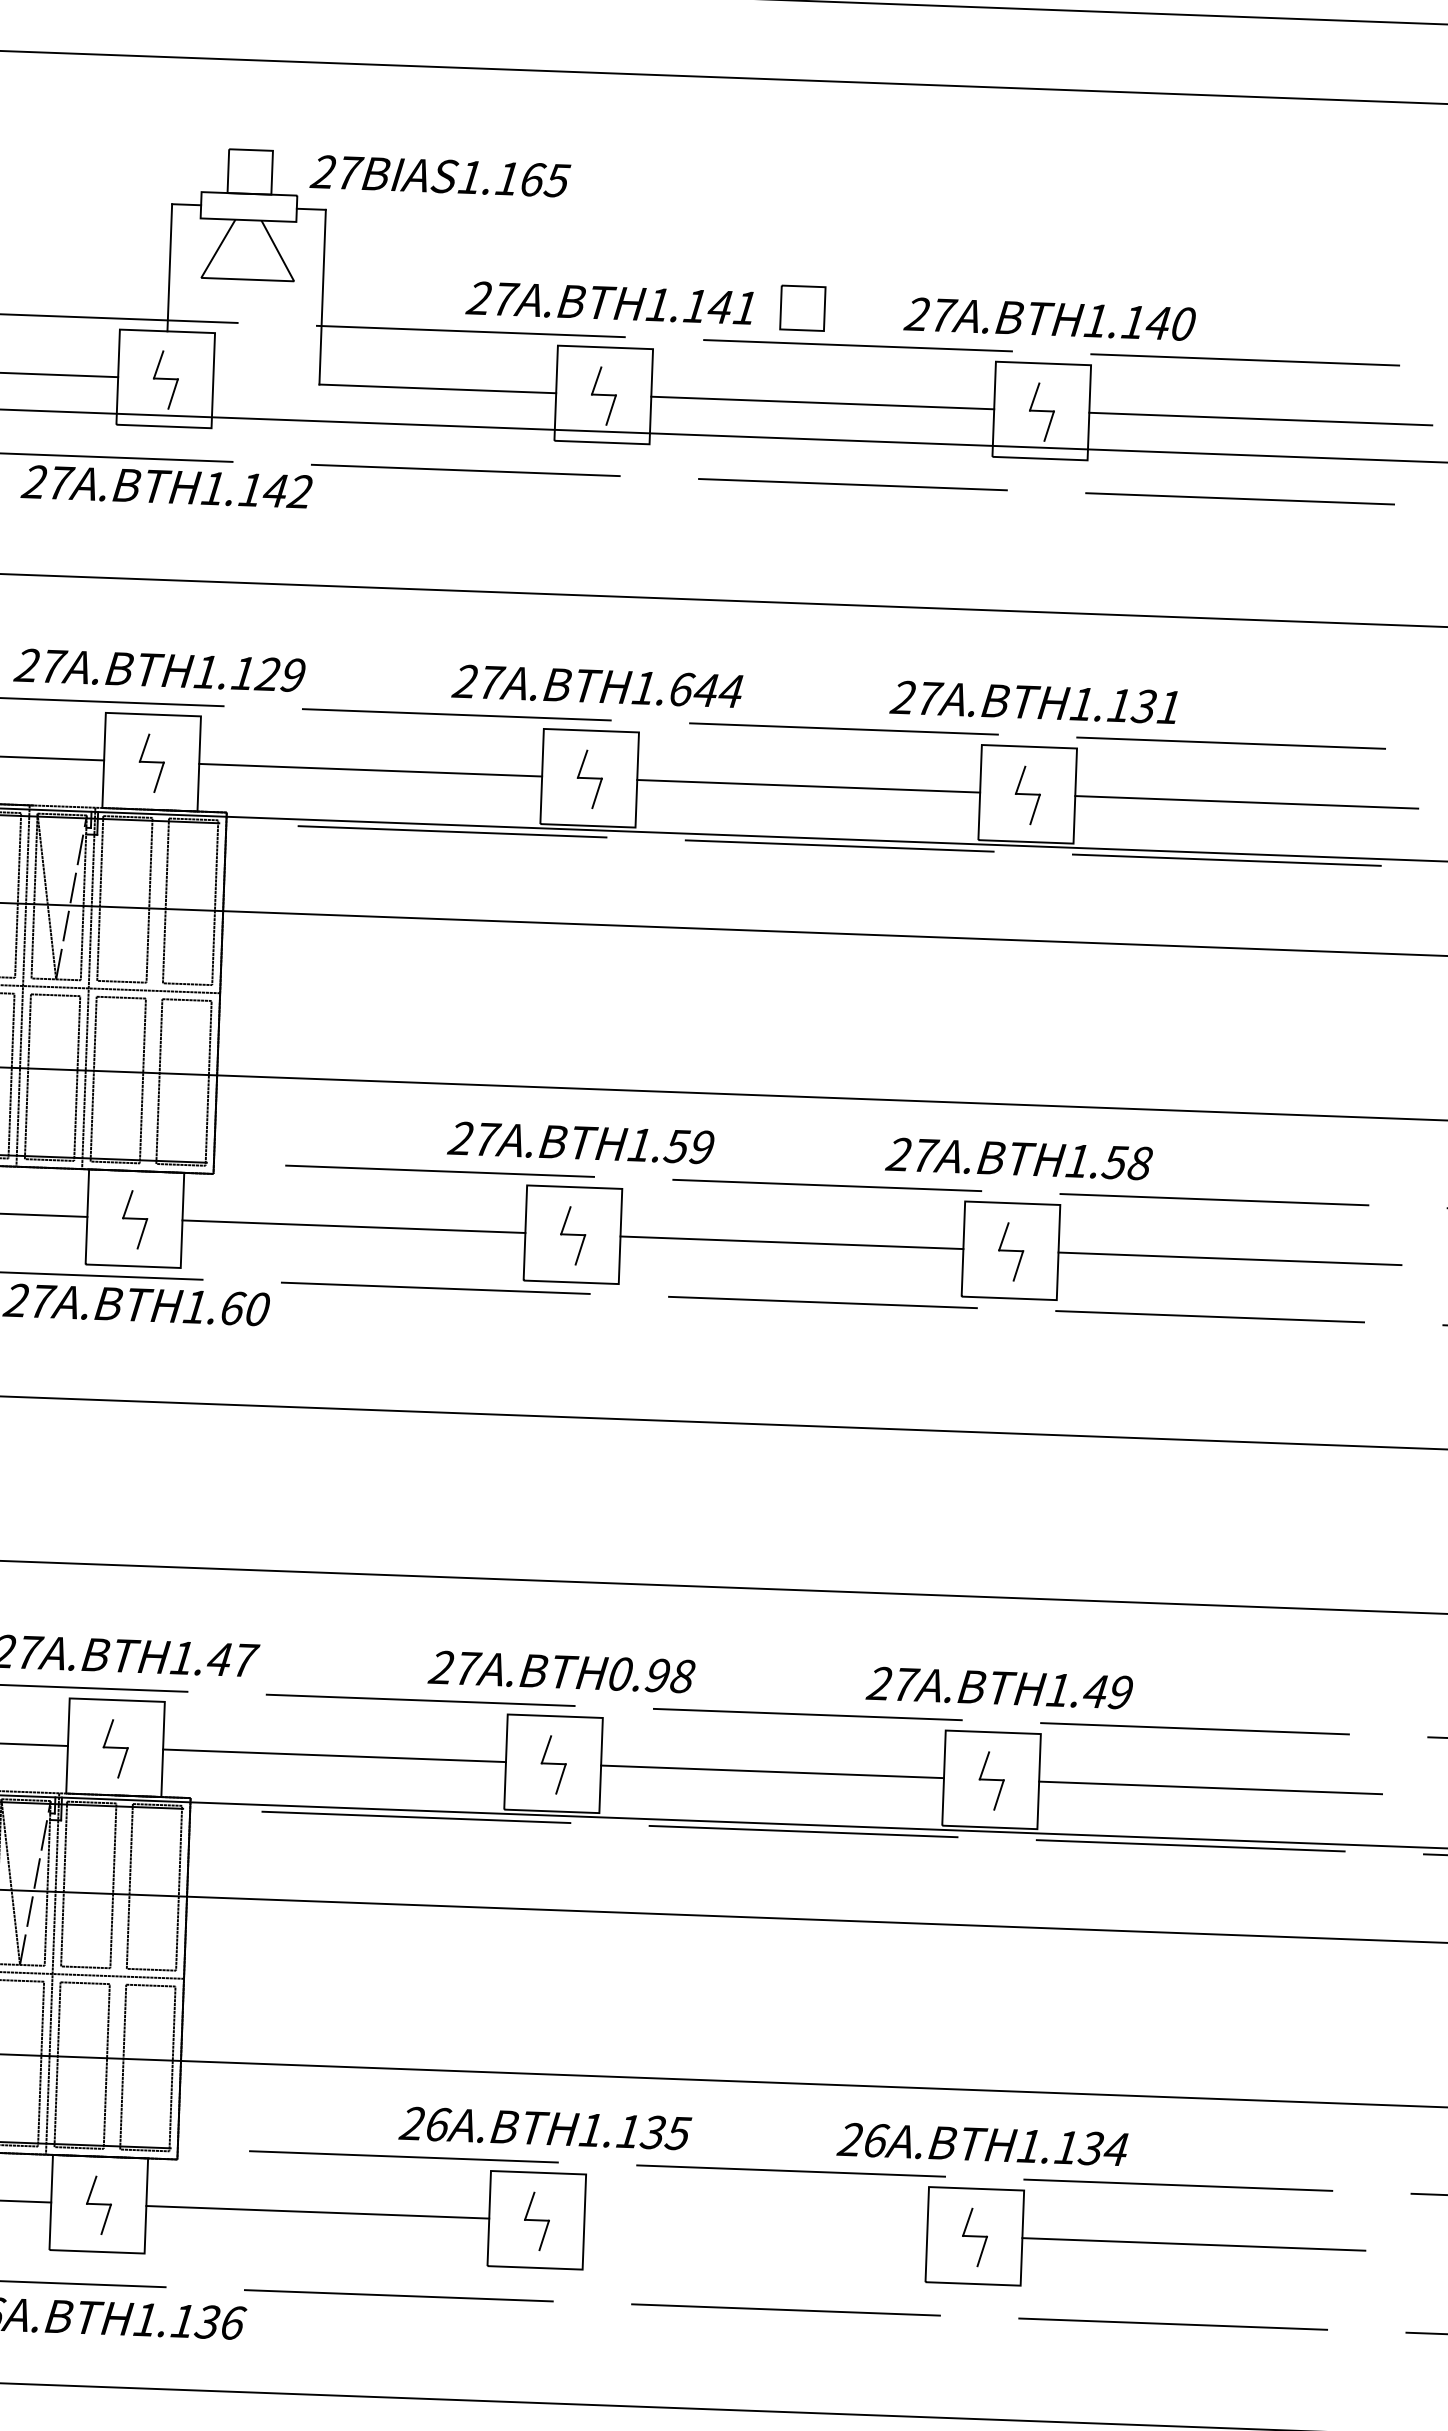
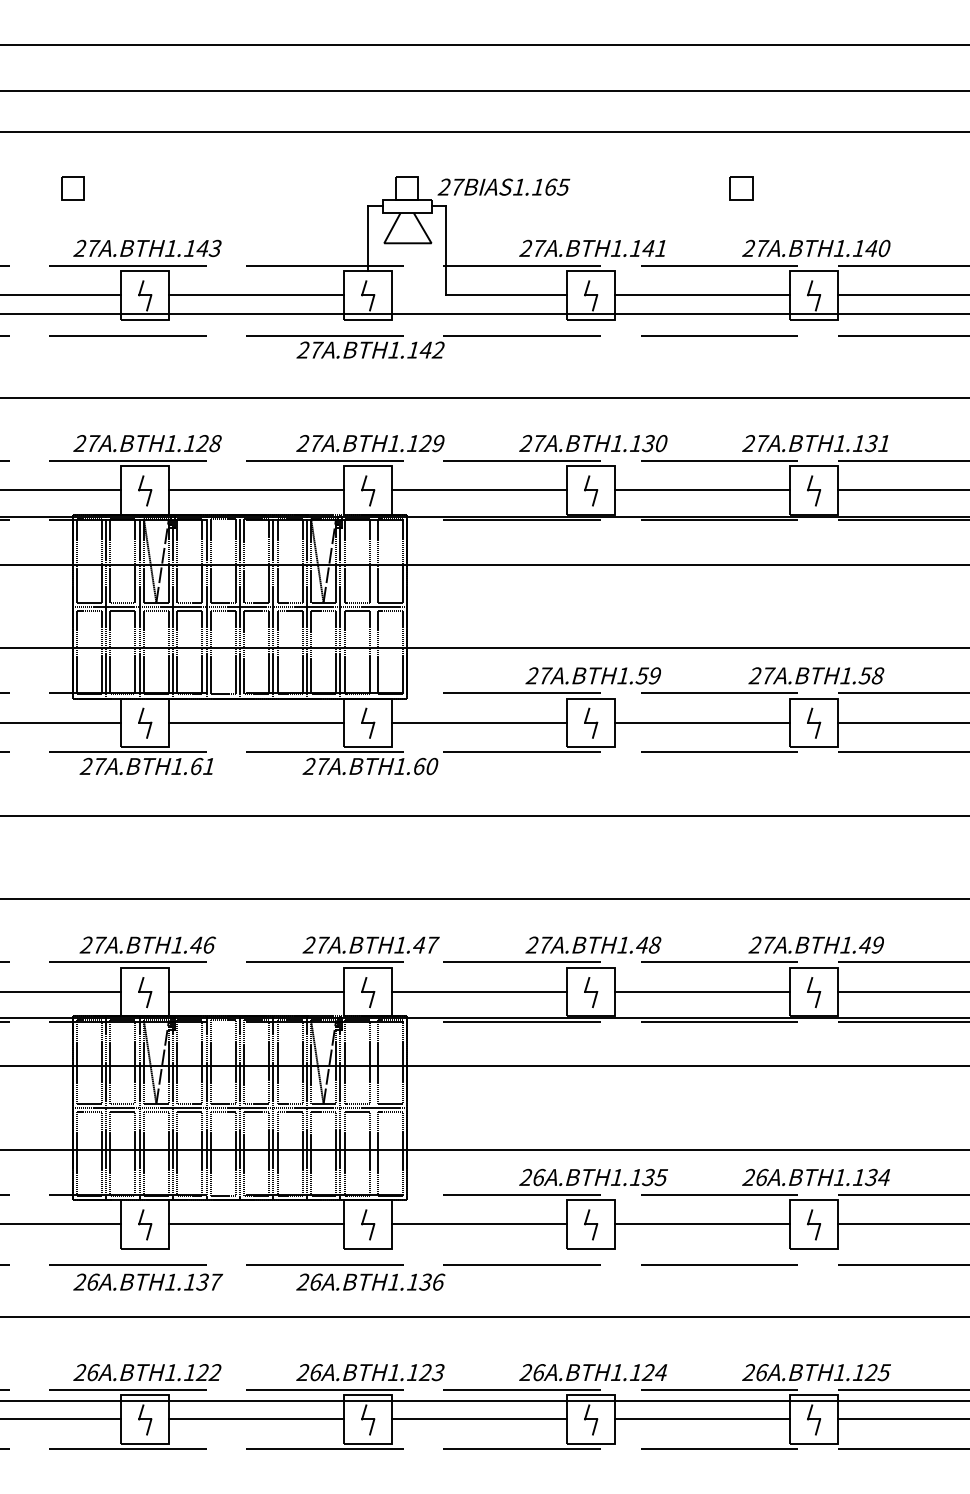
part: (802, 308) -> (741, 188), moved
text: (705, 690) -> (648, 443), 1.644 -> 1.130
text: (638, 1673) -> (632, 944), 0.98 -> 1.48
line: (755, 2228) -> (702, 1224), added

